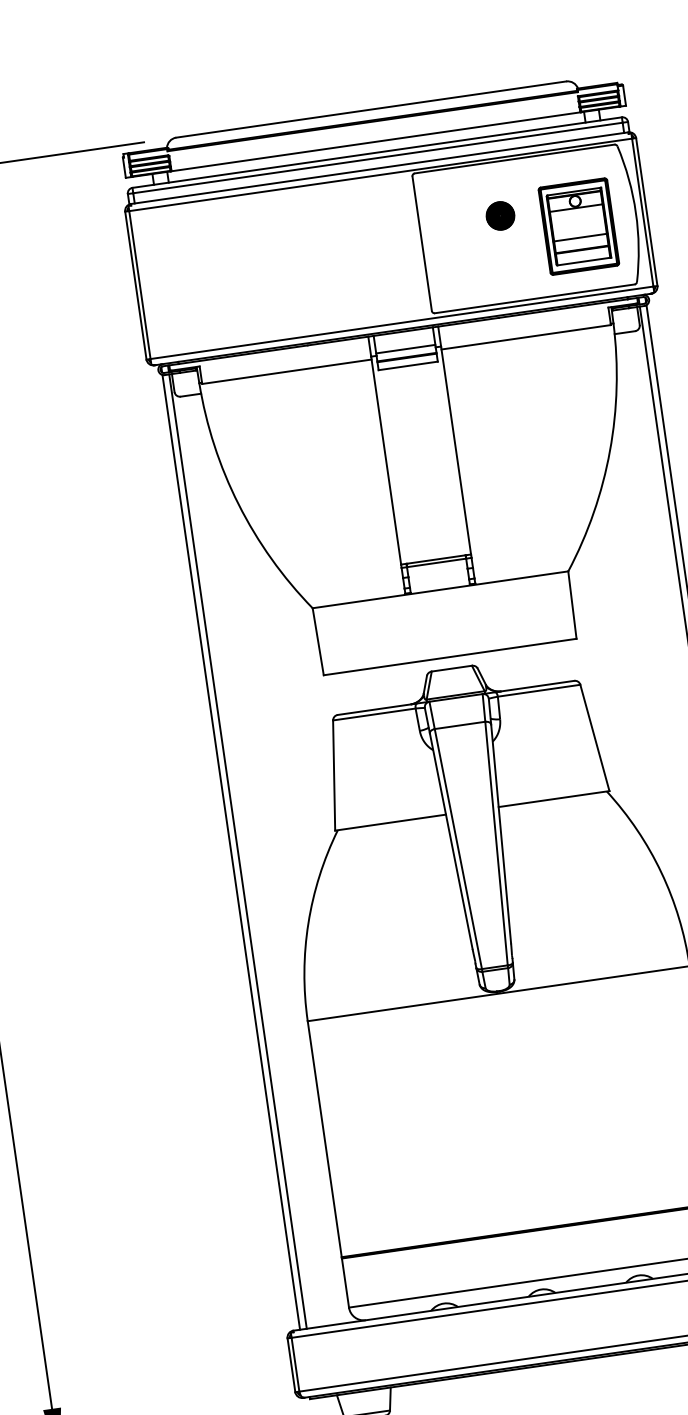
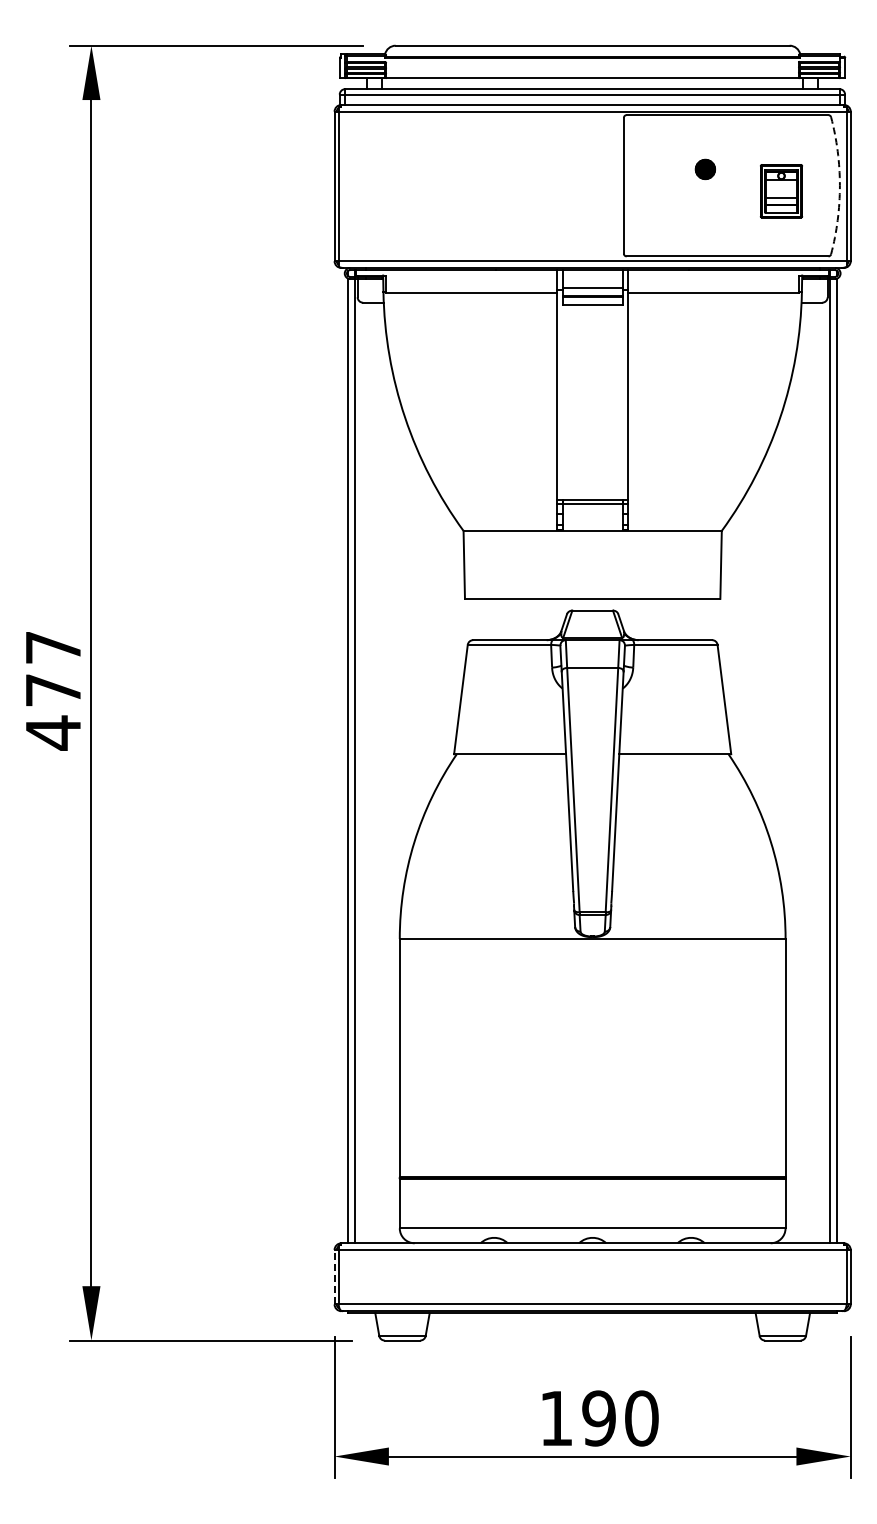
arc: (635, 212) -> (839, 185), solid -> dashed
part: (500, 215) -> (705, 169), size x0.7
part: (578, 226) -> (781, 191), size x0.6
line: (291, 1364) -> (334, 1276), solid -> dashed

